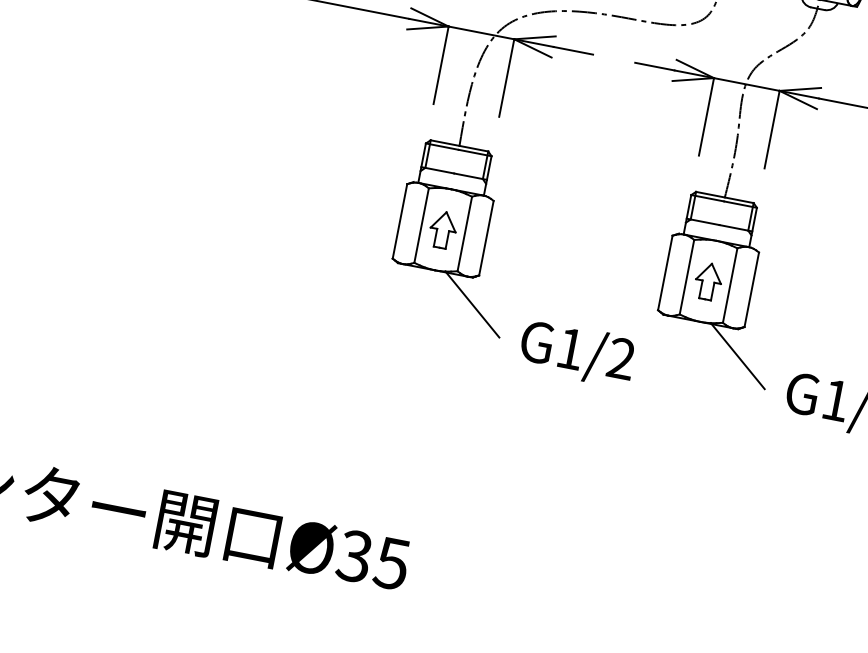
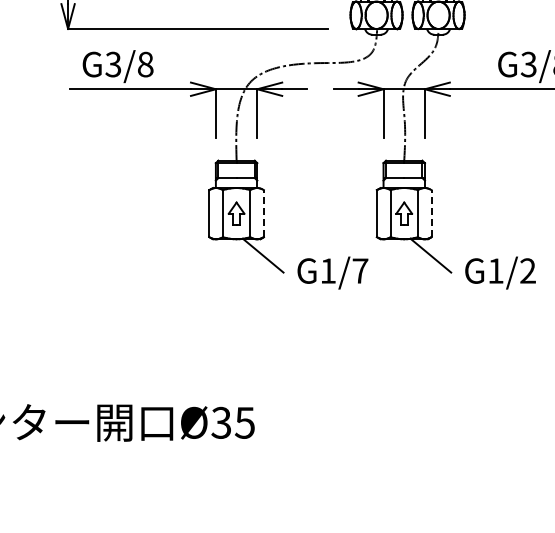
line: (485, 237) -> (263, 213), solid -> dashed
line: (751, 289) -> (431, 213), solid -> dashed
text: (621, 357) -> (360, 270), G1/2 -> G1/7

